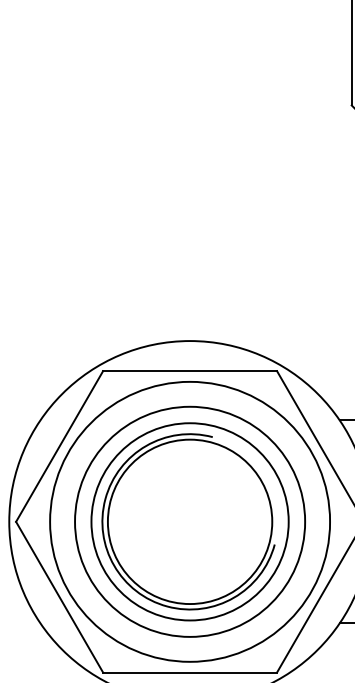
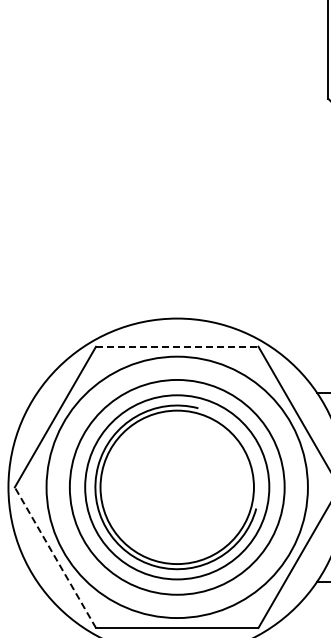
line: (190, 370) -> (177, 346), solid -> dashed
line: (59, 596) -> (55, 557), solid -> dashed

